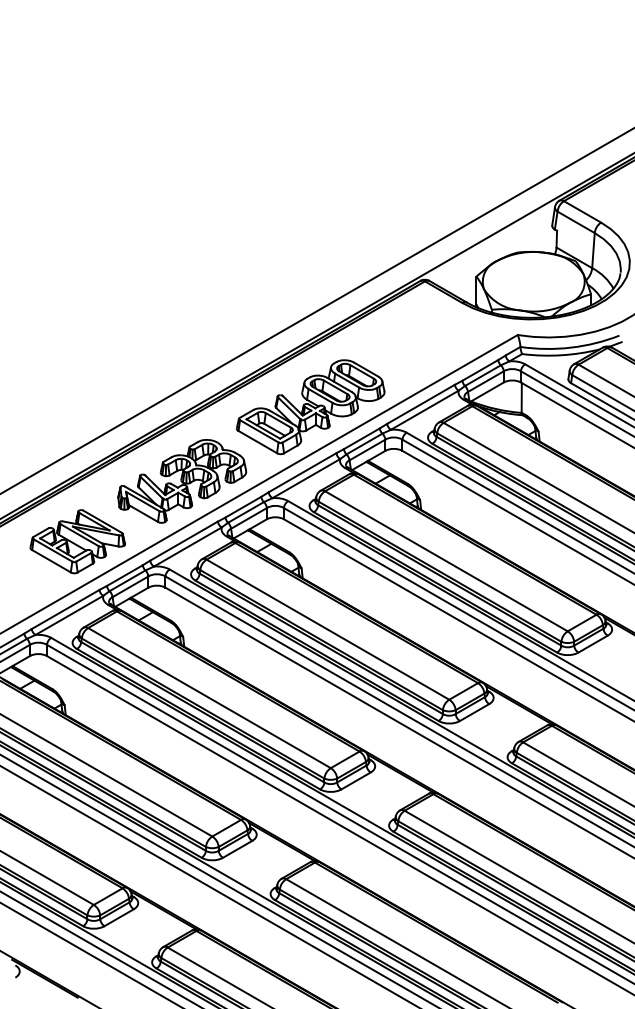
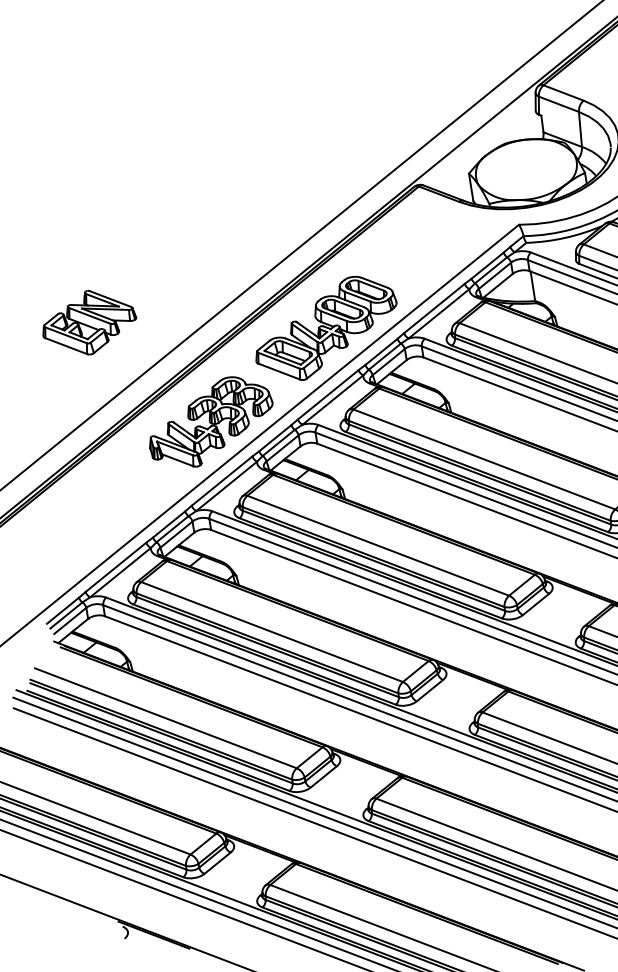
part: (77, 541) -> (88, 322), moved

